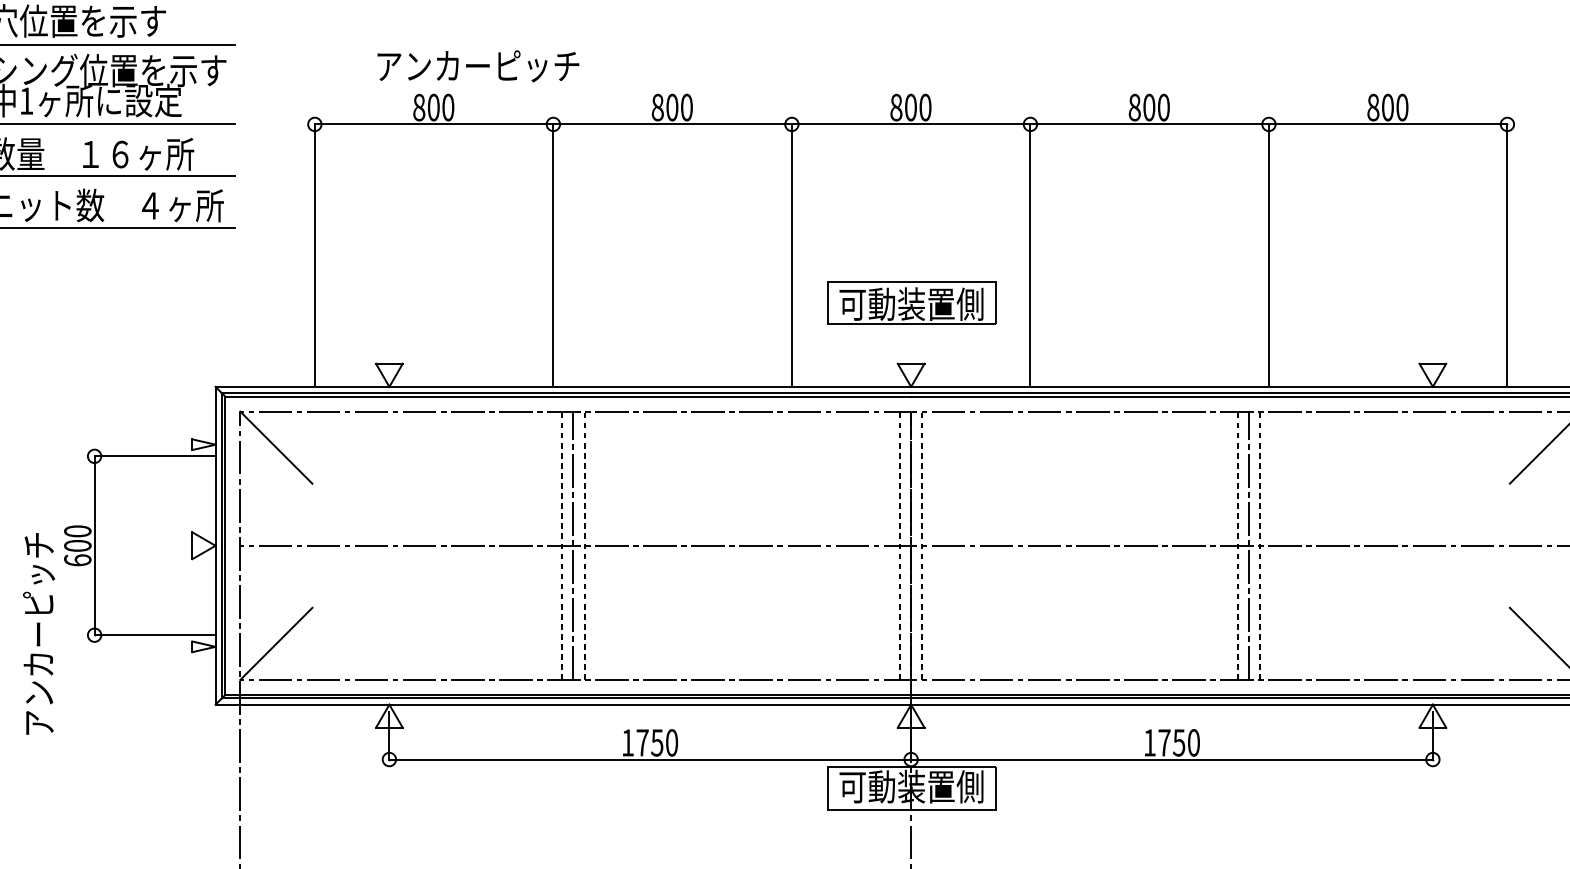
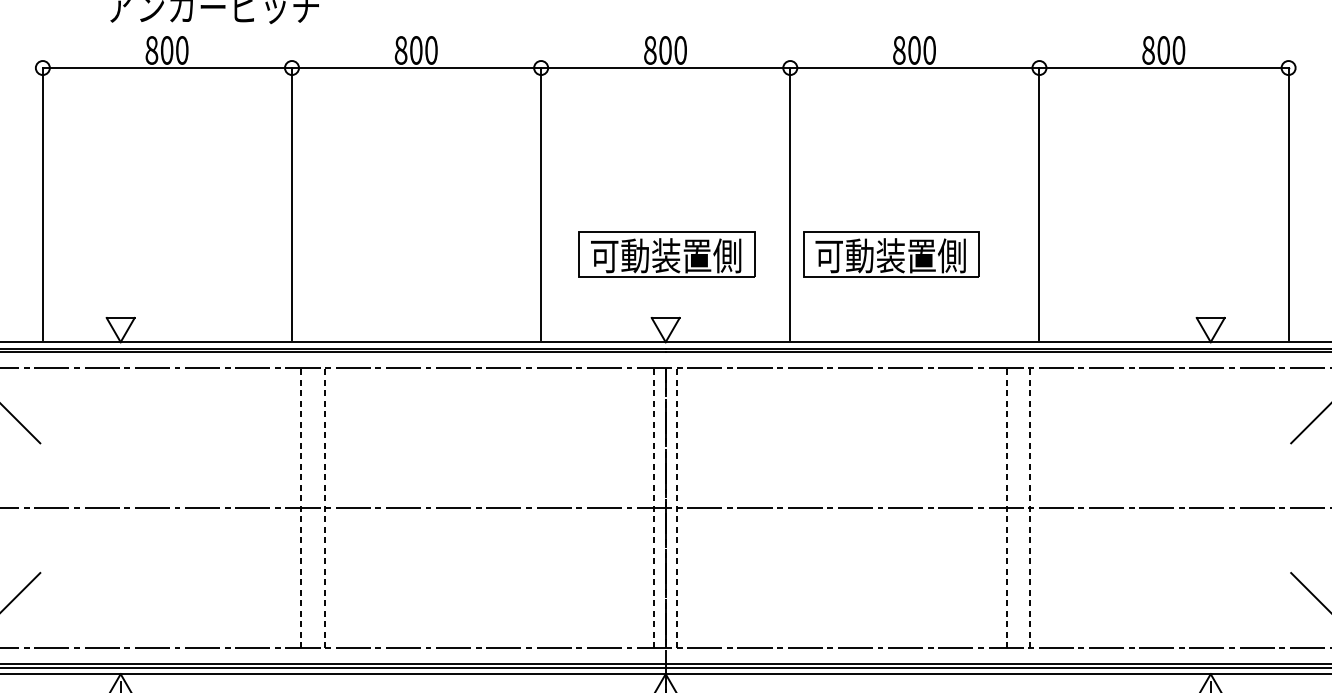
part: (1126, 302) -> (890, 254), added
line: (573, 545) -> (313, 507), removed
line: (1248, 545) -> (1018, 507), removed

